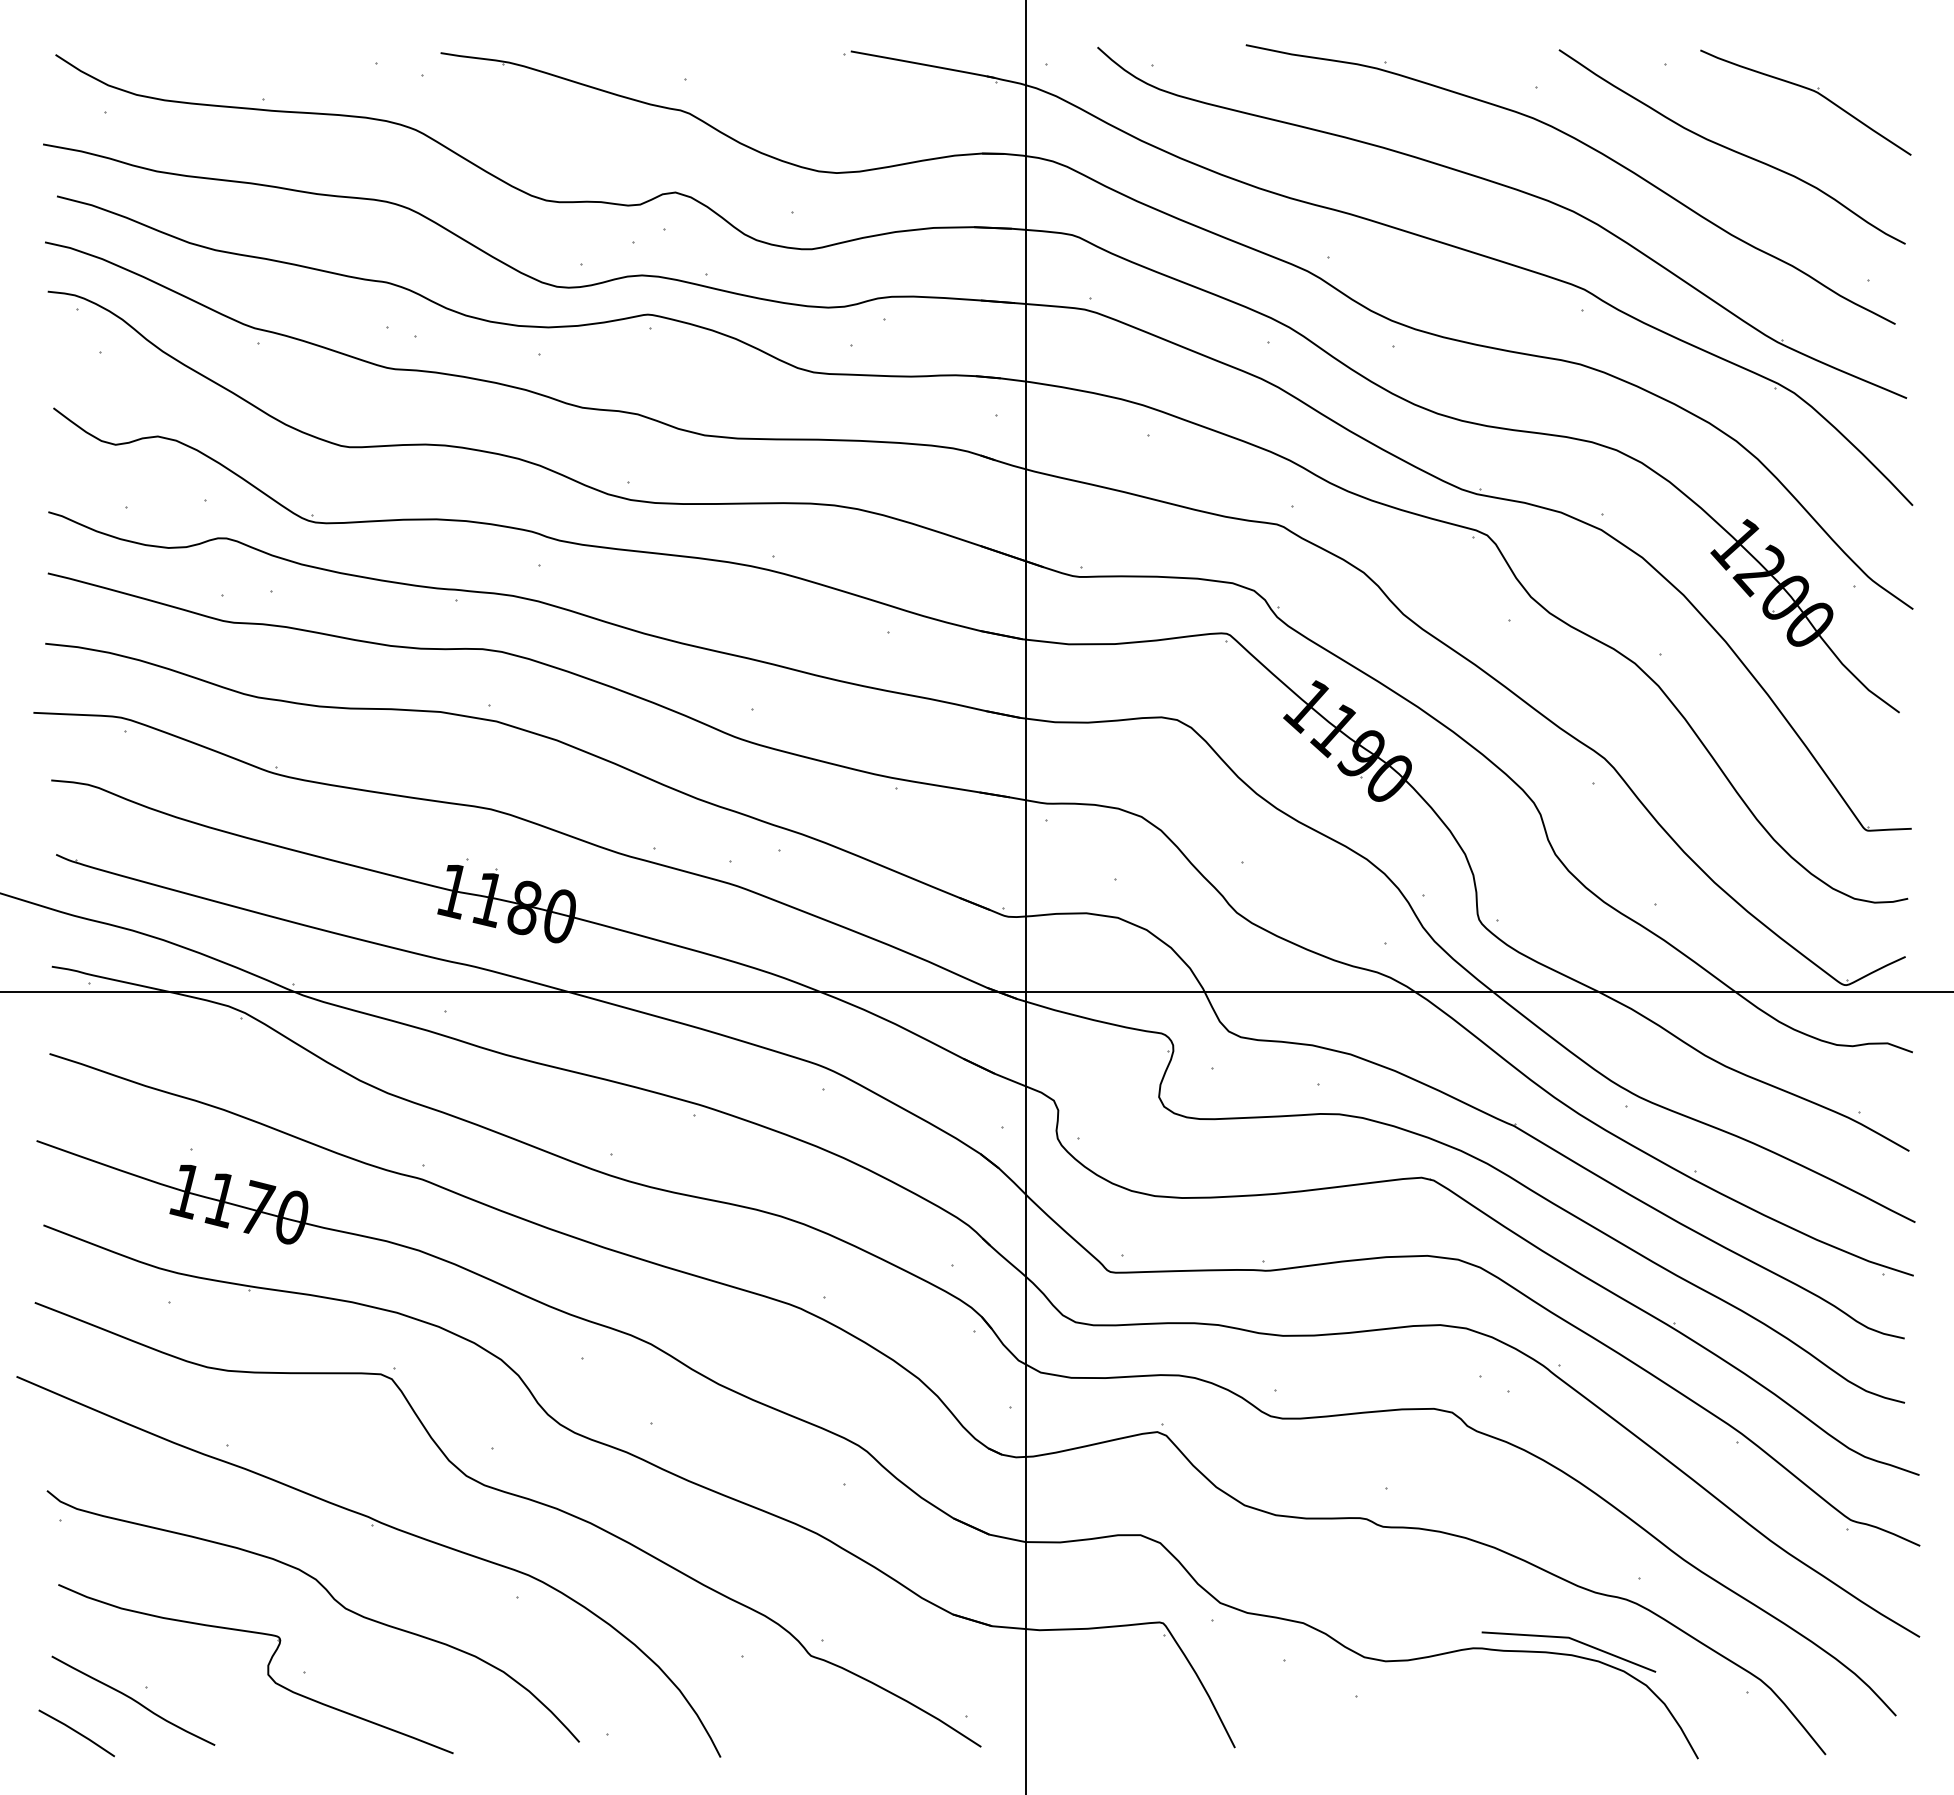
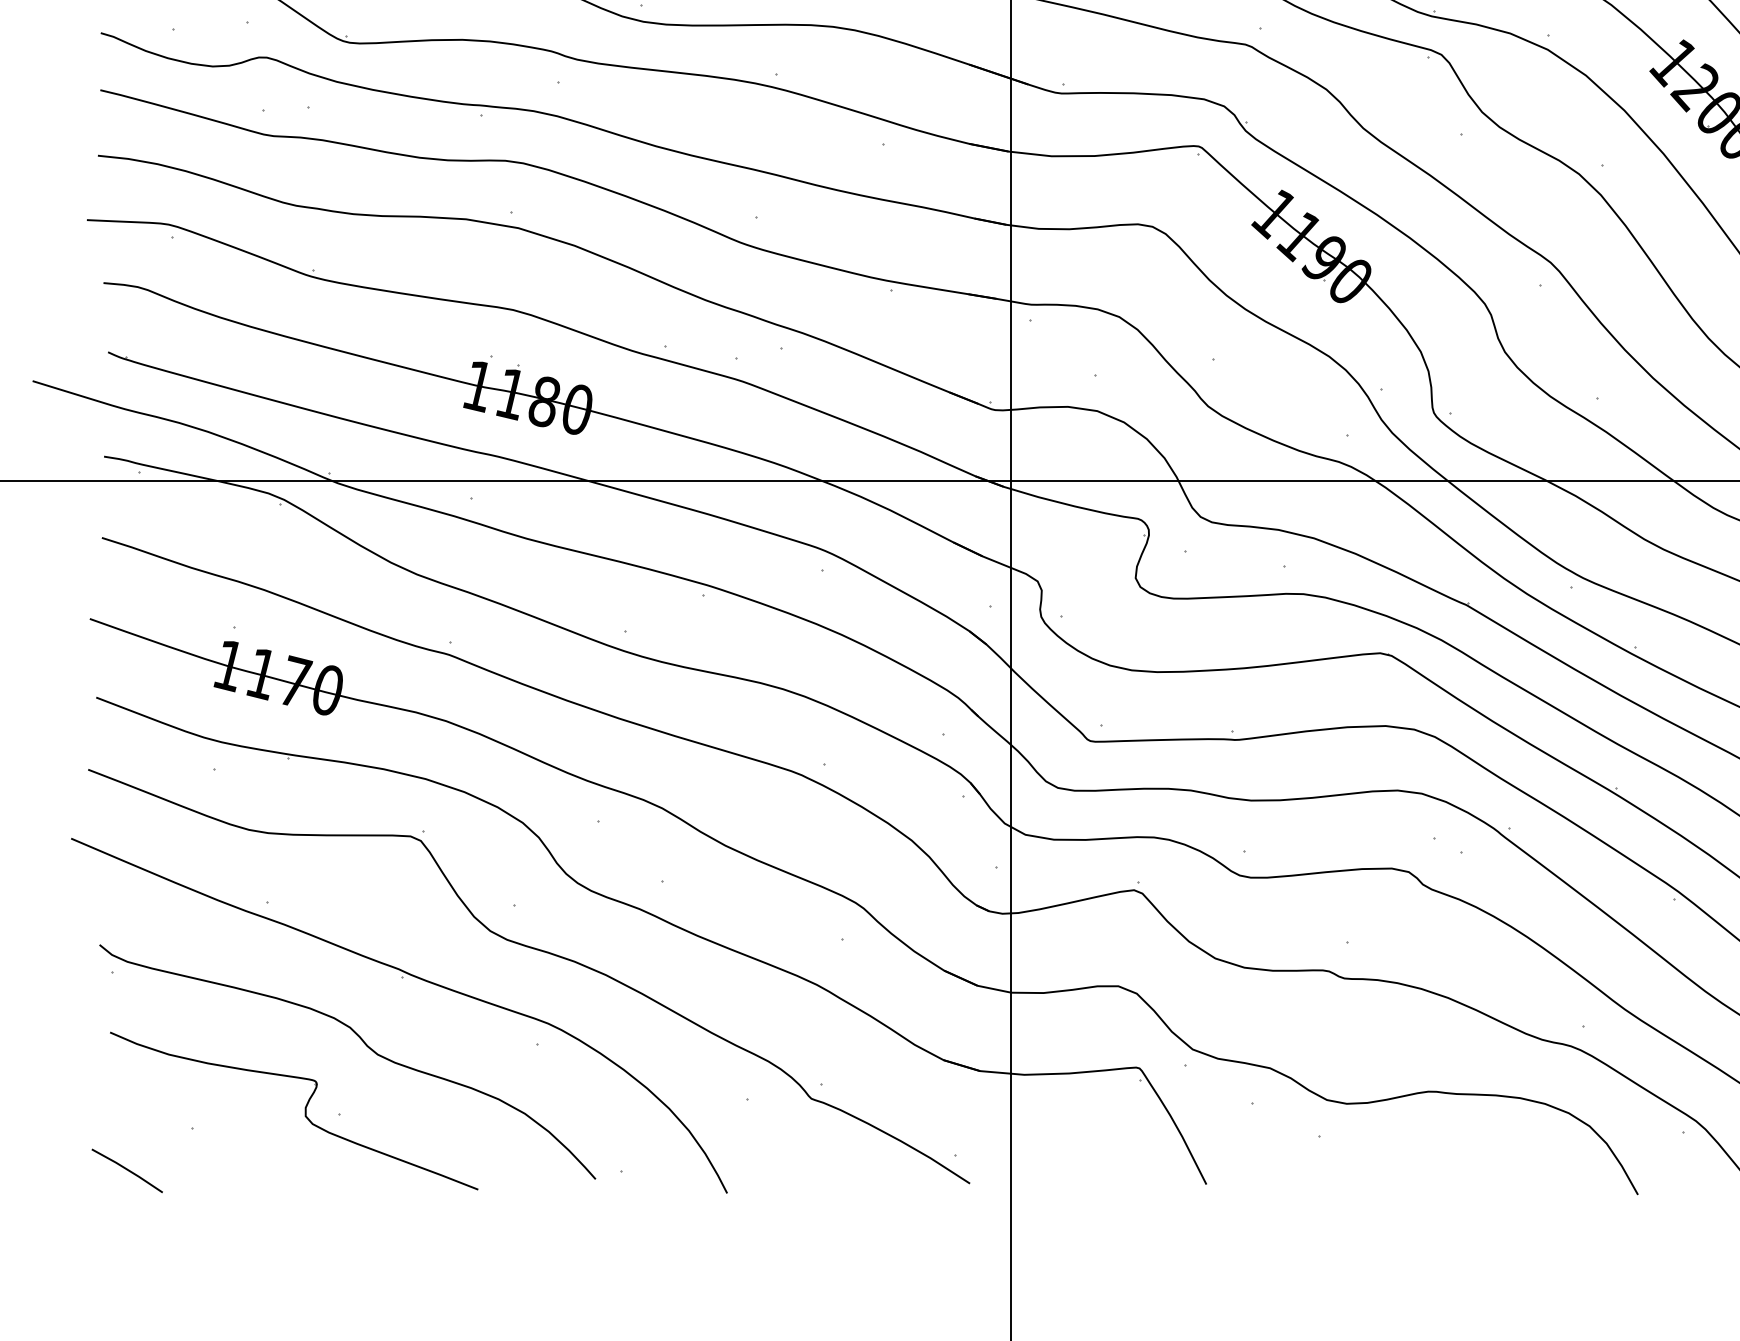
line: (1572, 1640) -> (1520, 1084), removed
curve: (133, 1700) -> (180, 1140), removed

